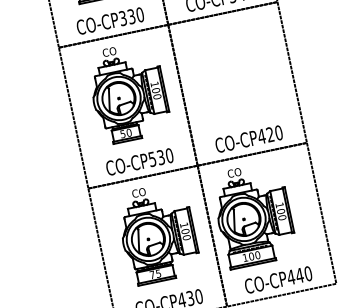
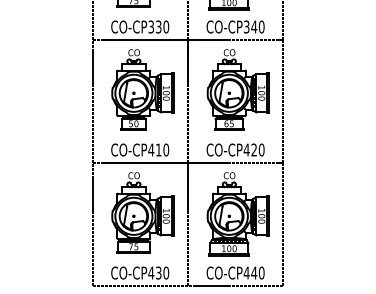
part: (236, 69) -> (237, 89), added
text: (156, 157) -> (154, 149), CO-CP530 -> CO-CP410
part: (252, 215) -> (237, 214), moved

